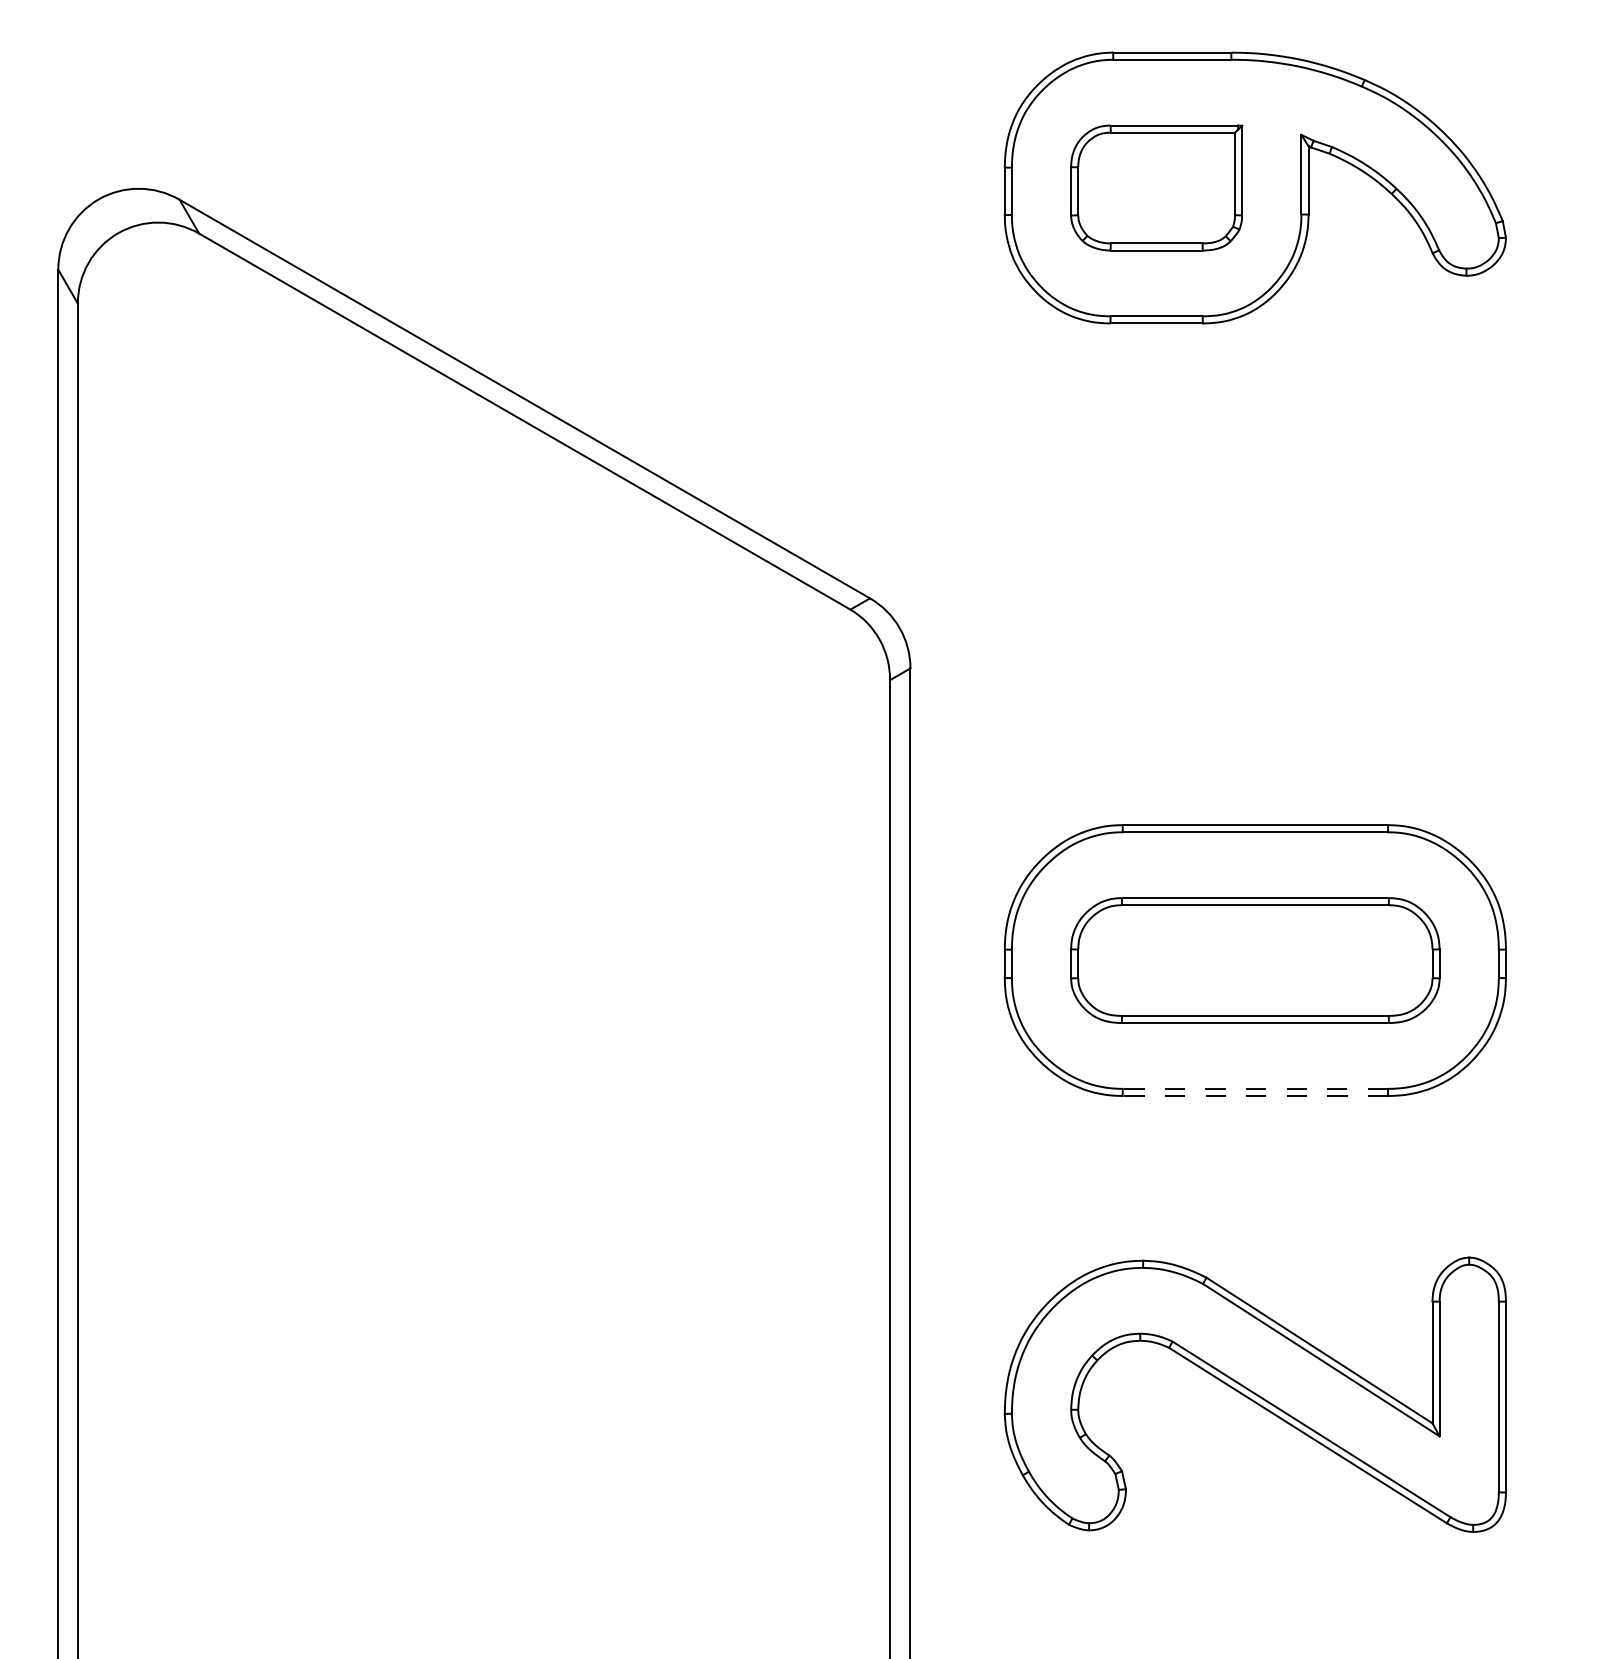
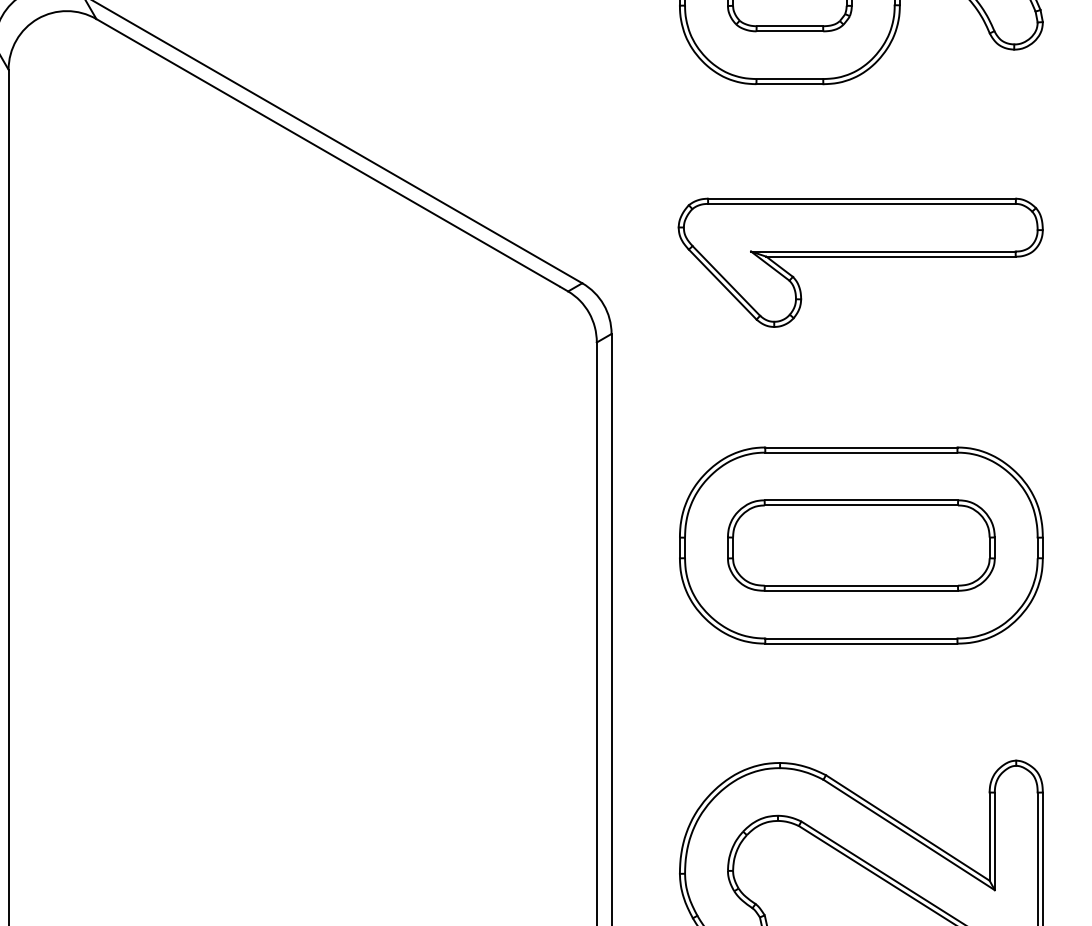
part: (1254, 562) -> (860, 257), added
line: (1255, 1088) -> (861, 638), dashed -> solid
line: (1255, 1095) -> (861, 643), dashed -> solid

